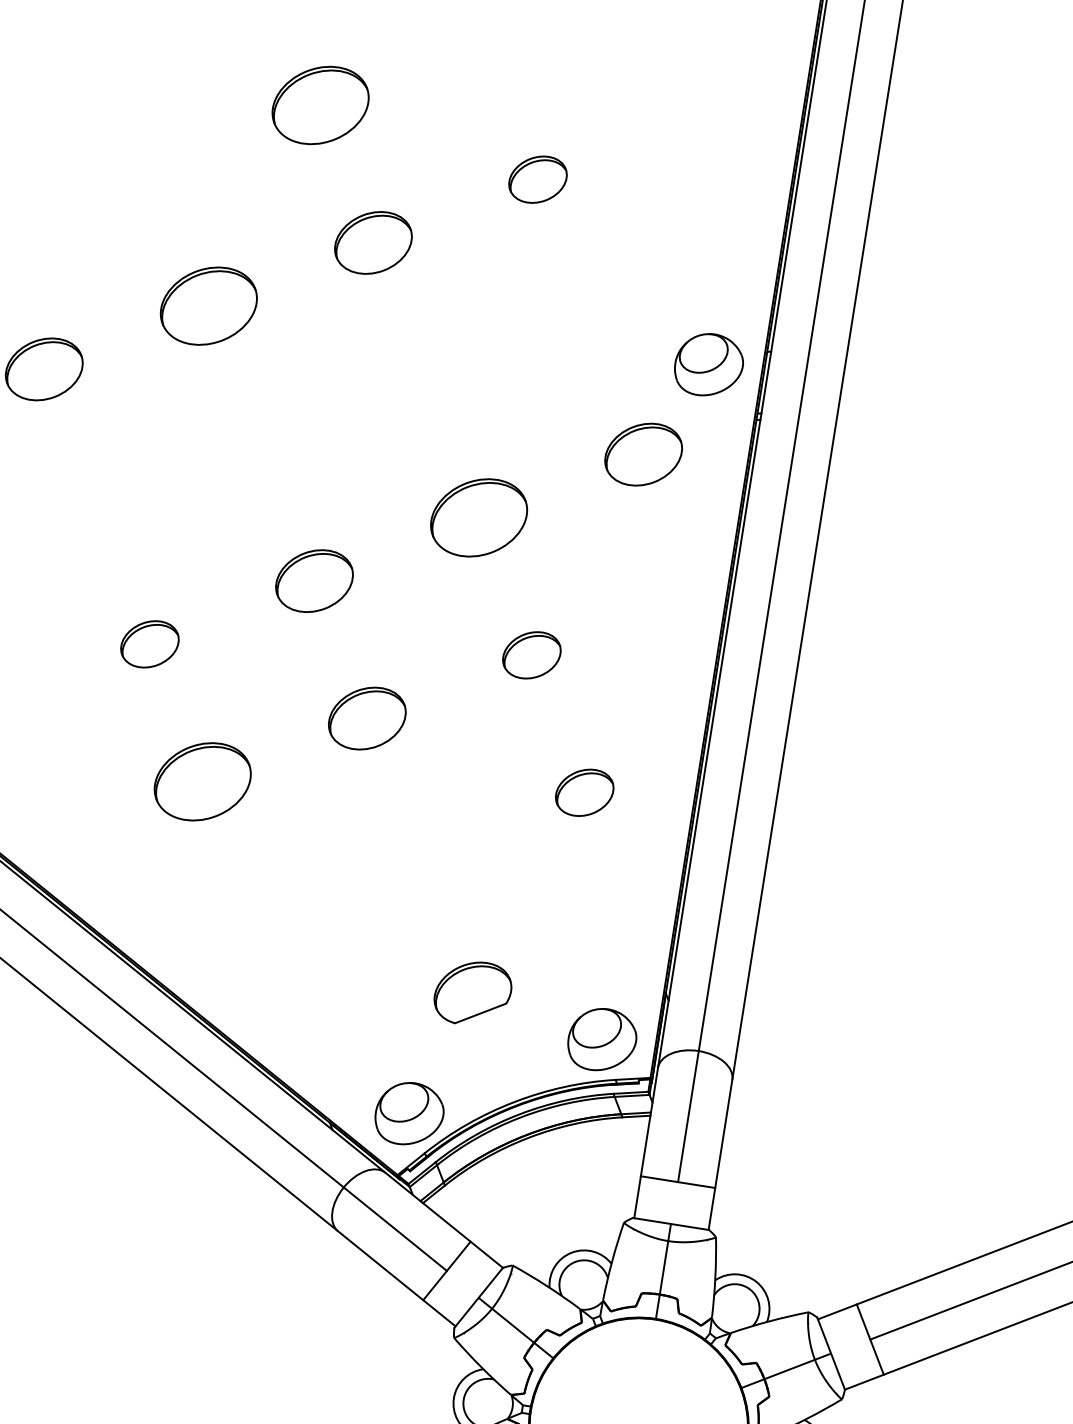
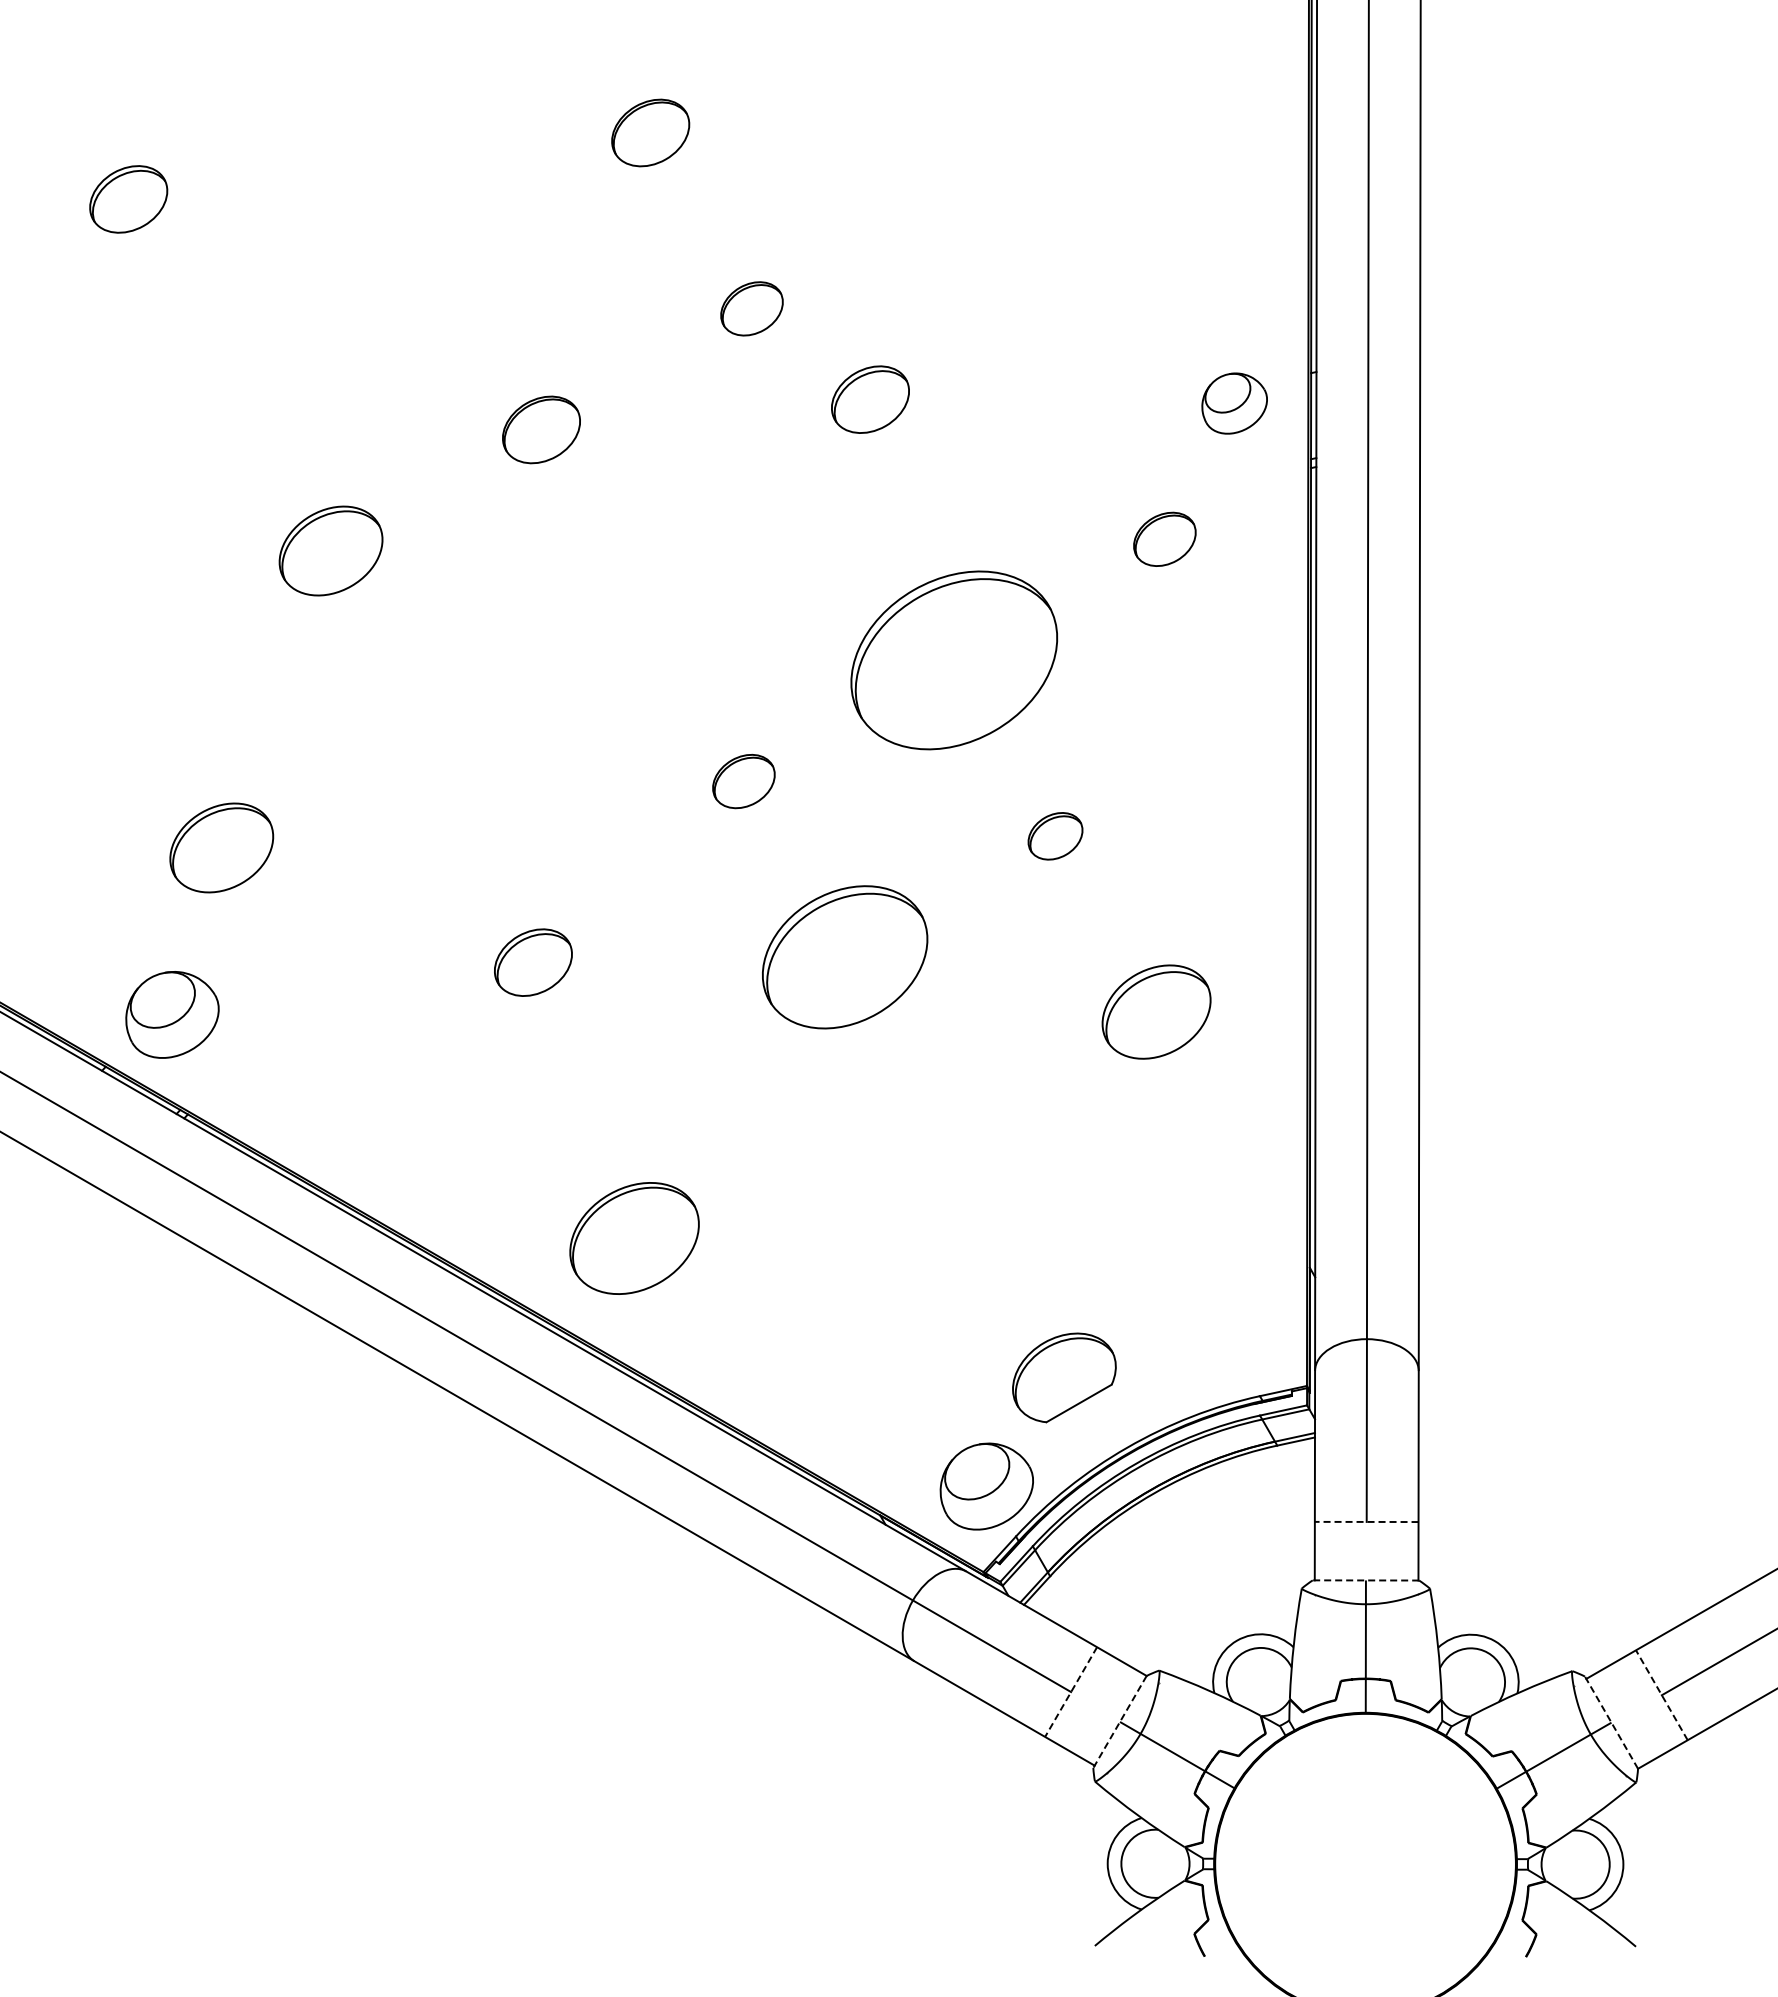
part: (320, 105) -> (650, 132), size x0.6
part: (538, 179) -> (870, 399), moved
part: (373, 242) -> (751, 308), size x0.6
part: (208, 305) -> (541, 429), size x0.6
part: (708, 365) -> (1234, 403), size x0.7
part: (643, 454) -> (1164, 539), size x0.6
part: (479, 517) -> (954, 660), size x1.6
part: (314, 581) -> (743, 781), size x0.6
part: (150, 644) -> (533, 962), moved
part: (531, 655) -> (1055, 836), size x0.7
part: (366, 718) -> (844, 957), size x1.6
part: (202, 781) -> (634, 1238), moved
part: (584, 792) -> (1156, 1011), size x1.4
part: (473, 993) -> (1064, 1377), moved
part: (602, 1039) -> (1233, 1344), removed
line: (677, 1181) -> (1366, 1521), solid -> dashed
line: (670, 1223) -> (1365, 1580), solid -> dashed
line: (447, 1271) -> (1071, 1692), solid -> dashed
line: (478, 1298) -> (1119, 1722), solid -> dashed
line: (870, 1339) -> (1661, 1695), solid -> dashed
line: (831, 1353) -> (1611, 1722), solid -> dashed

